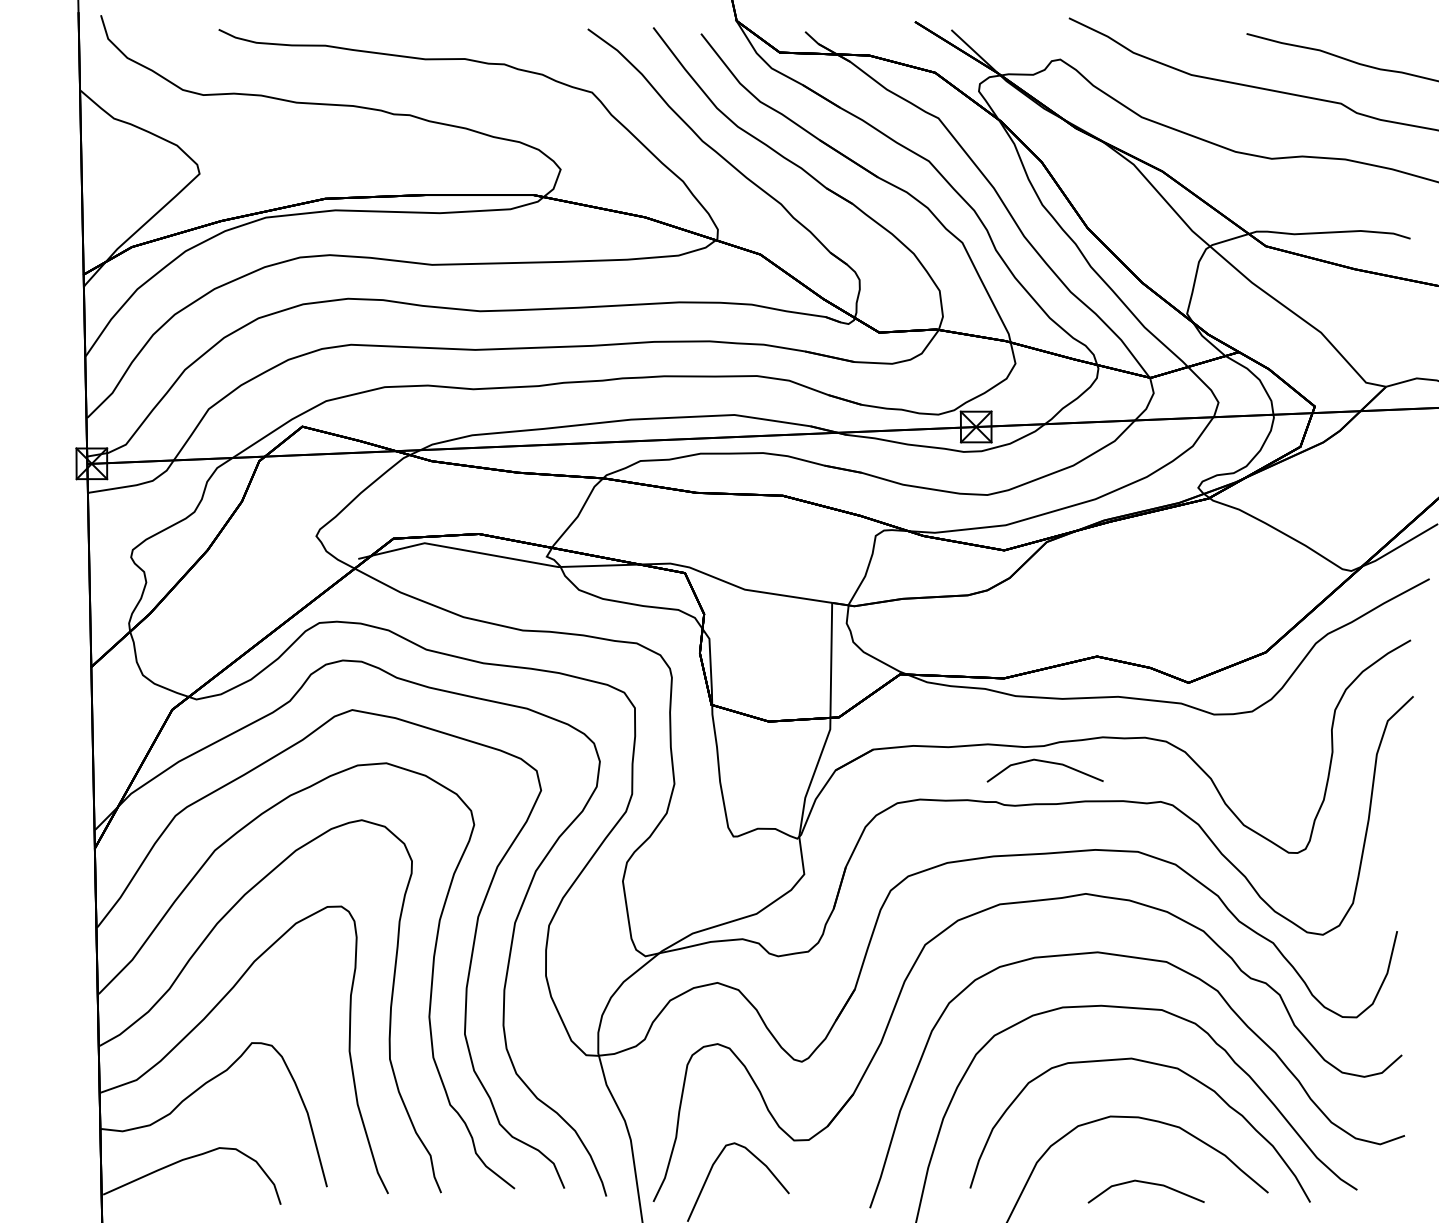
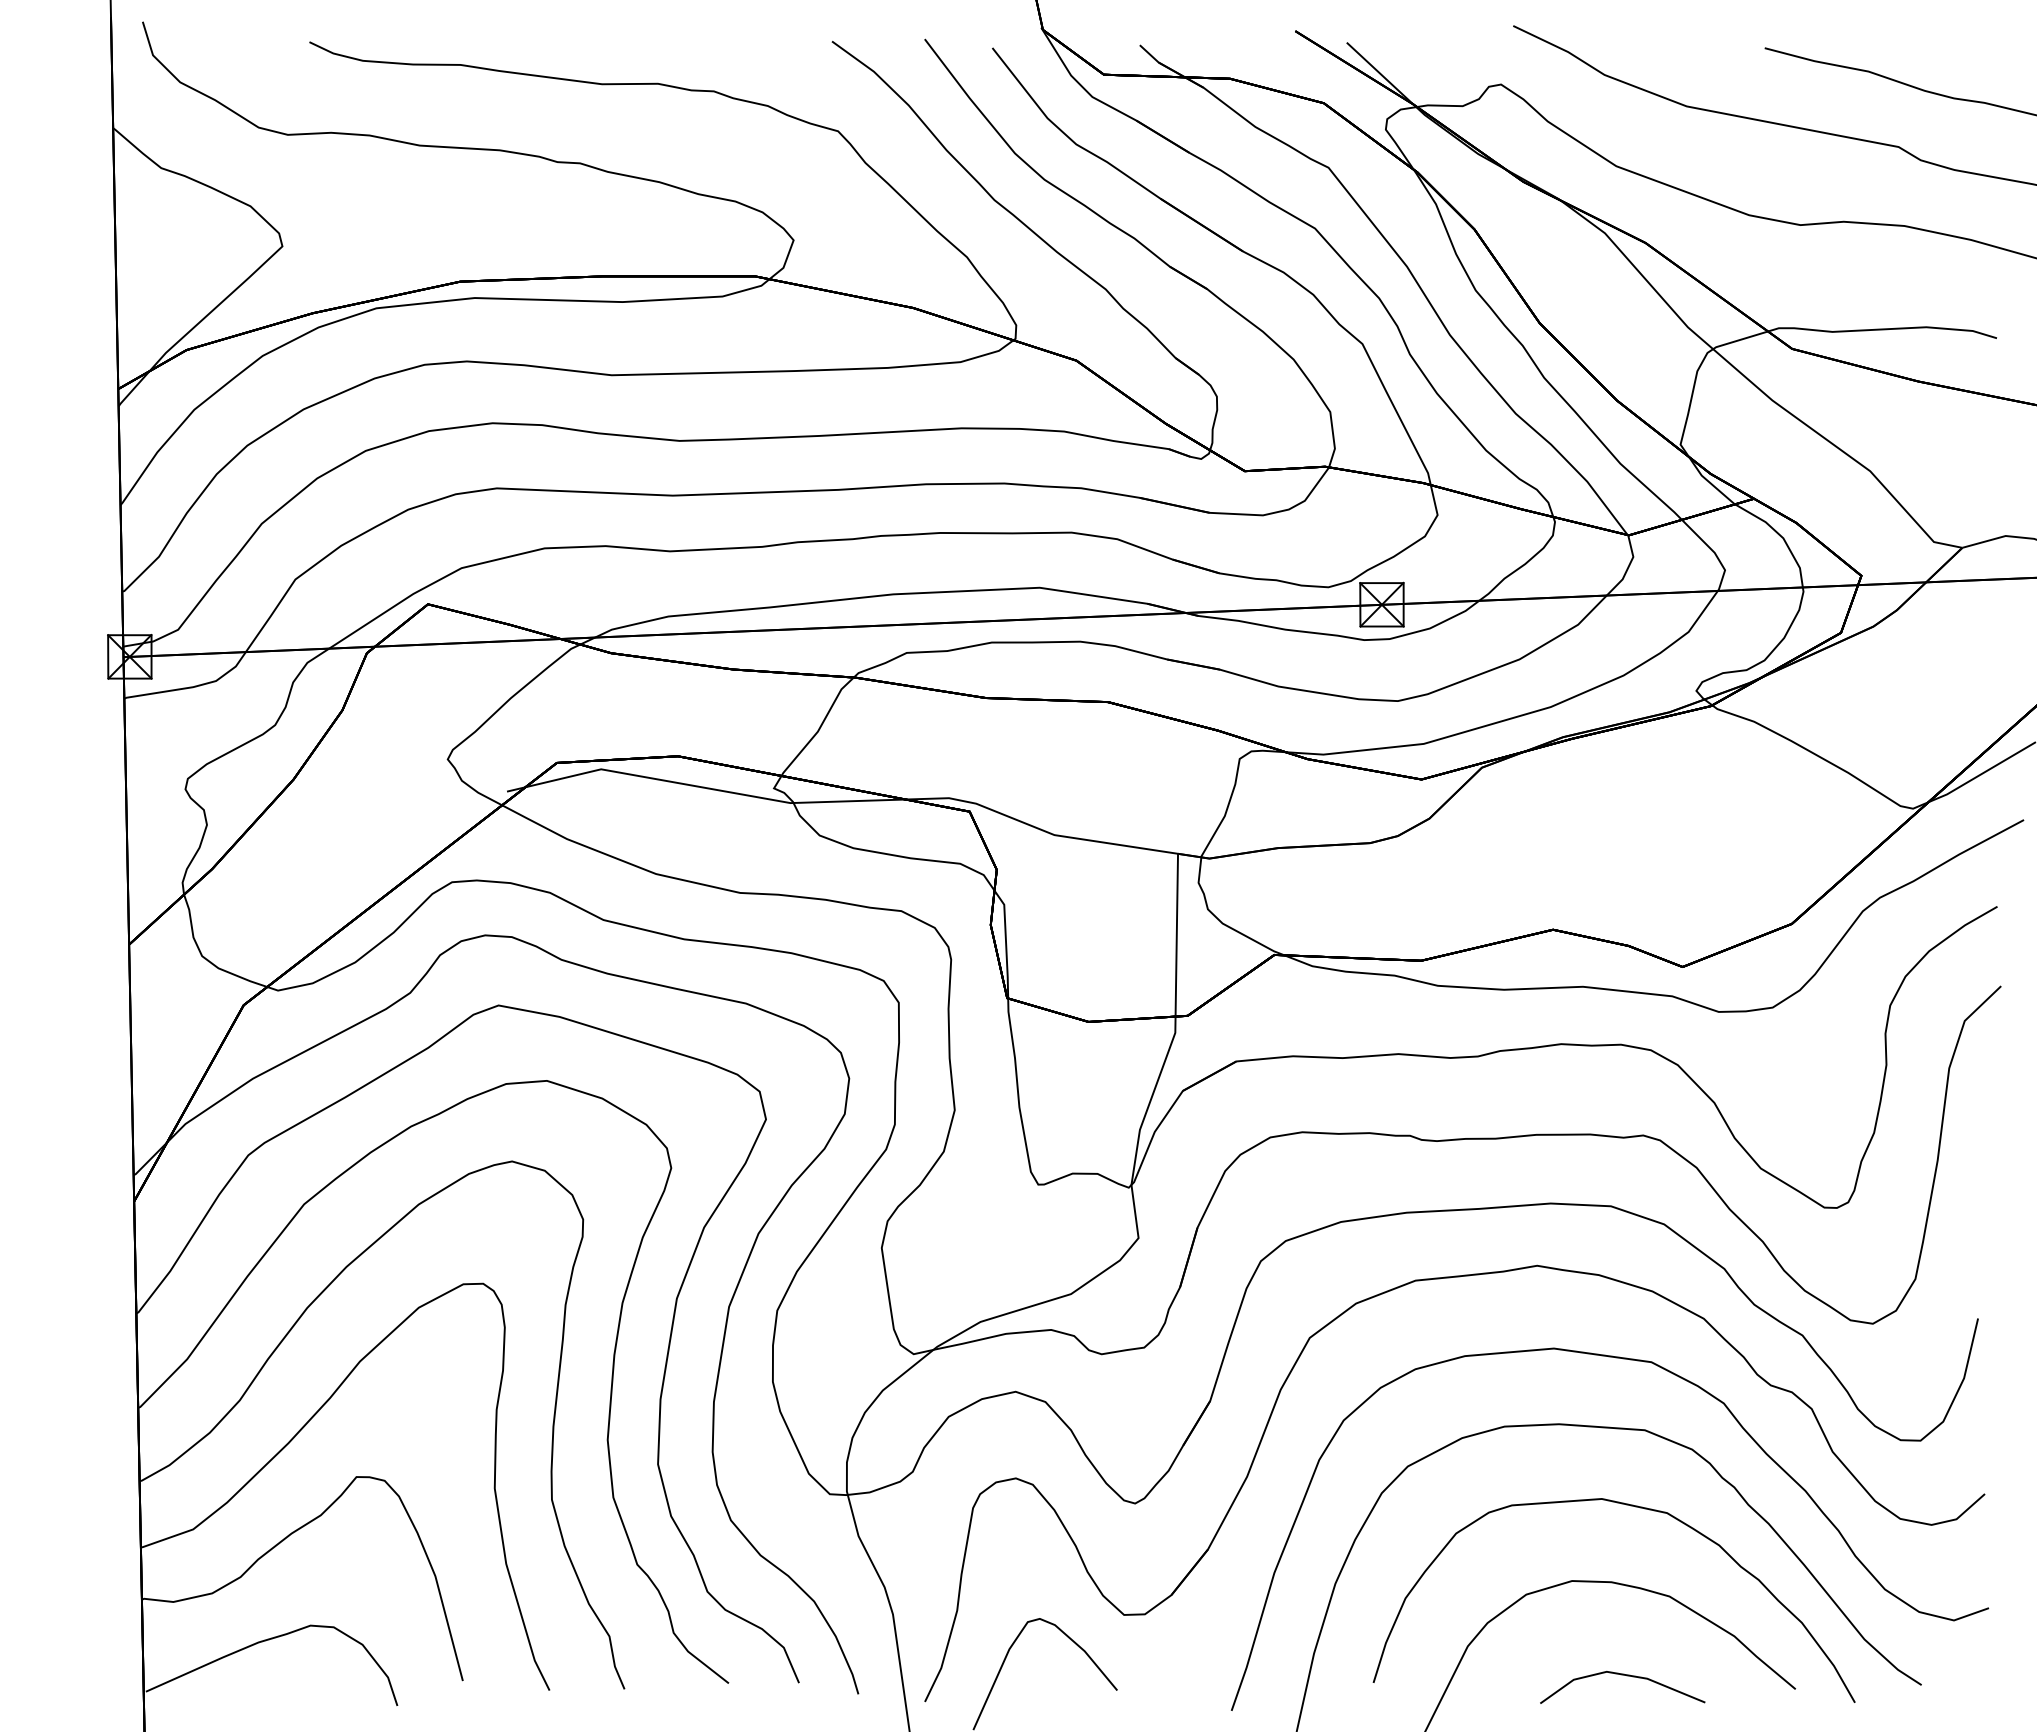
line: (1047, 763) -> (1483, 1080), removed

